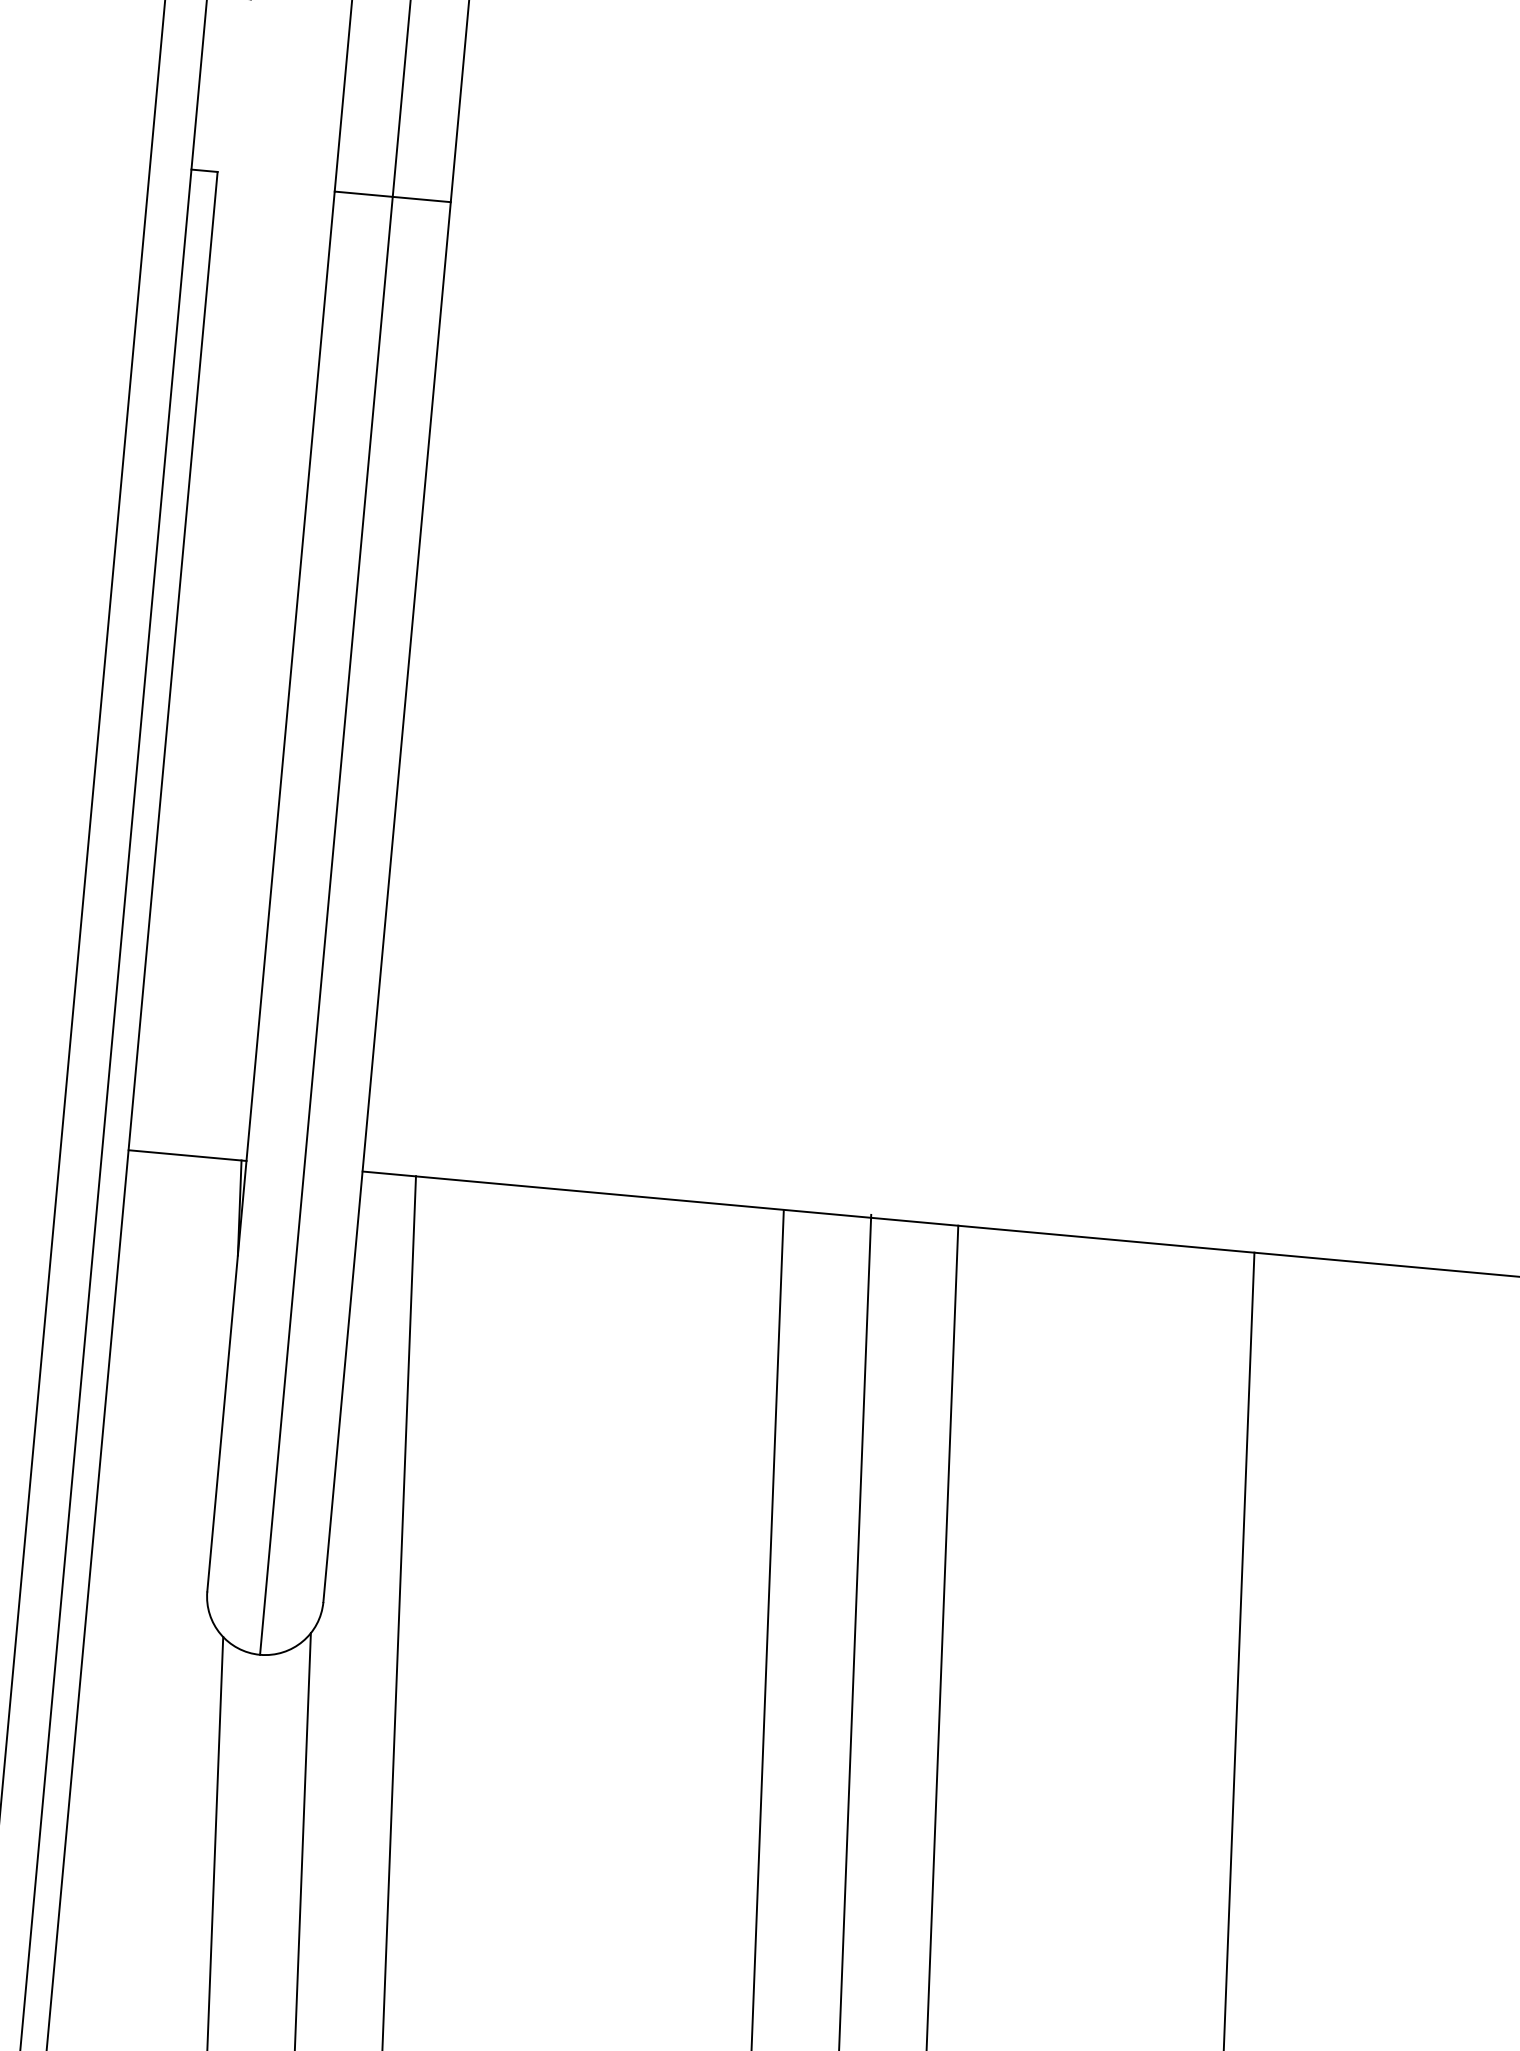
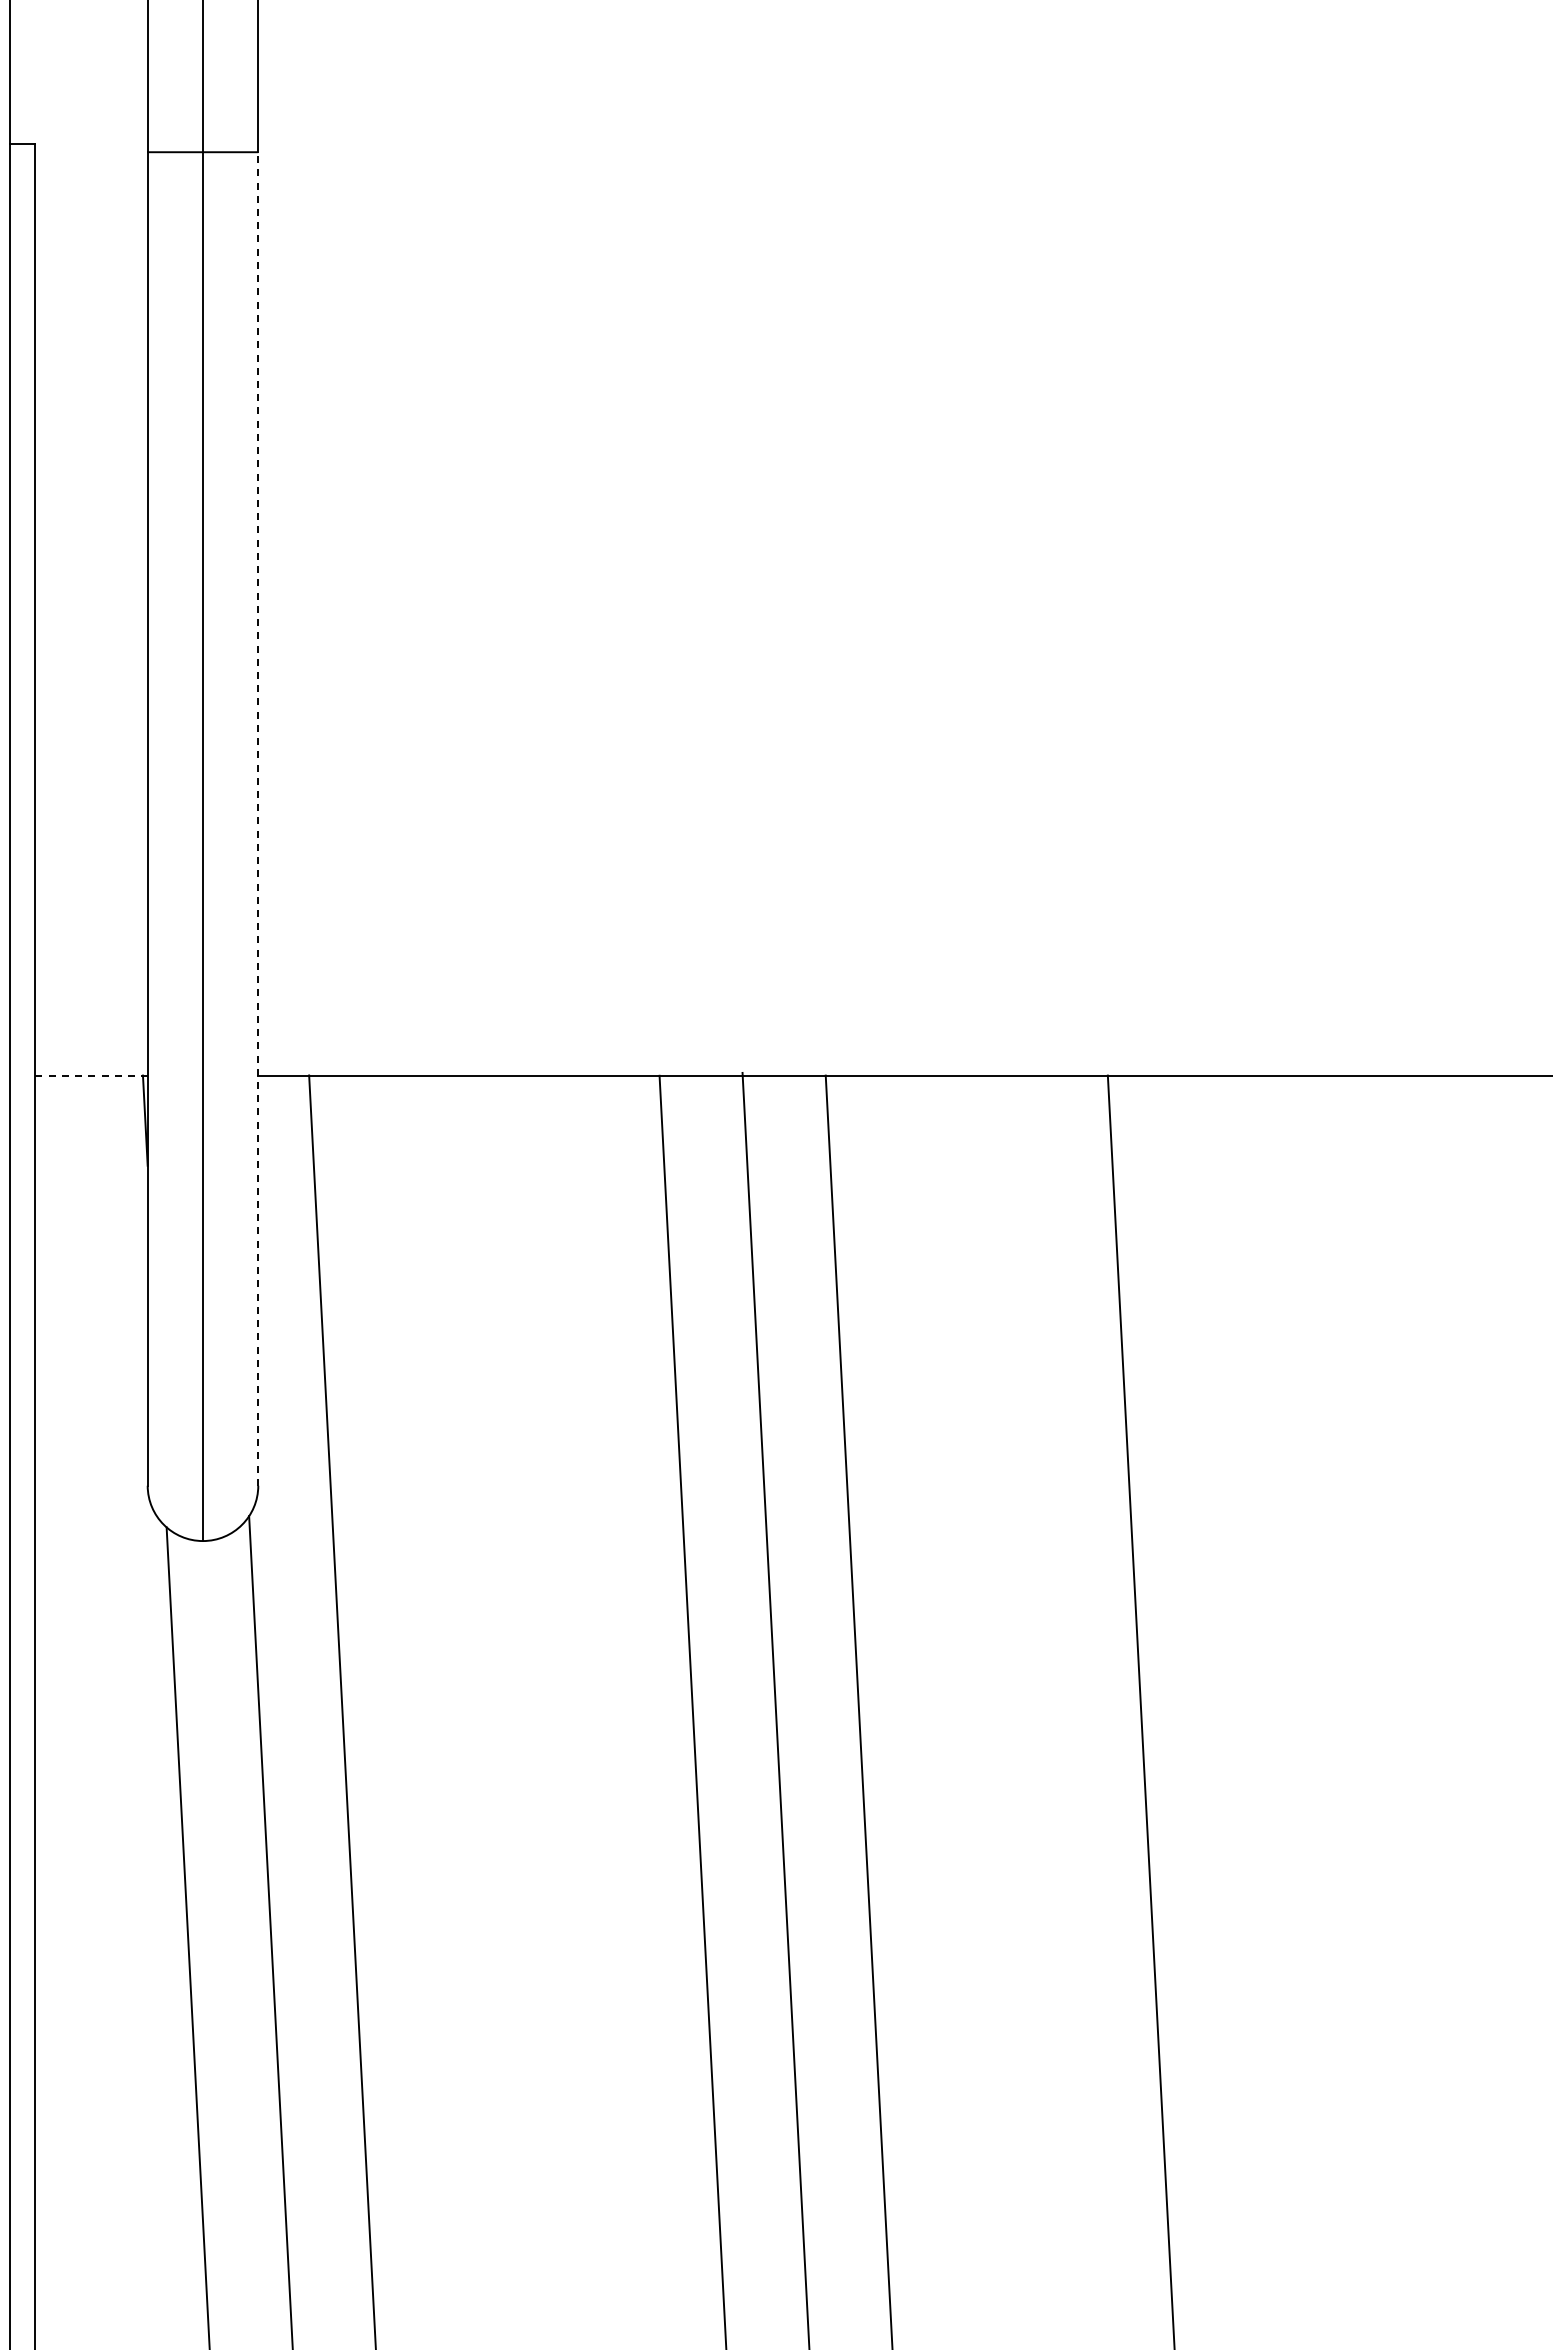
line: (387, 901) -> (258, 818), solid -> dashed
line: (188, 1155) -> (92, 1075), solid -> dashed

